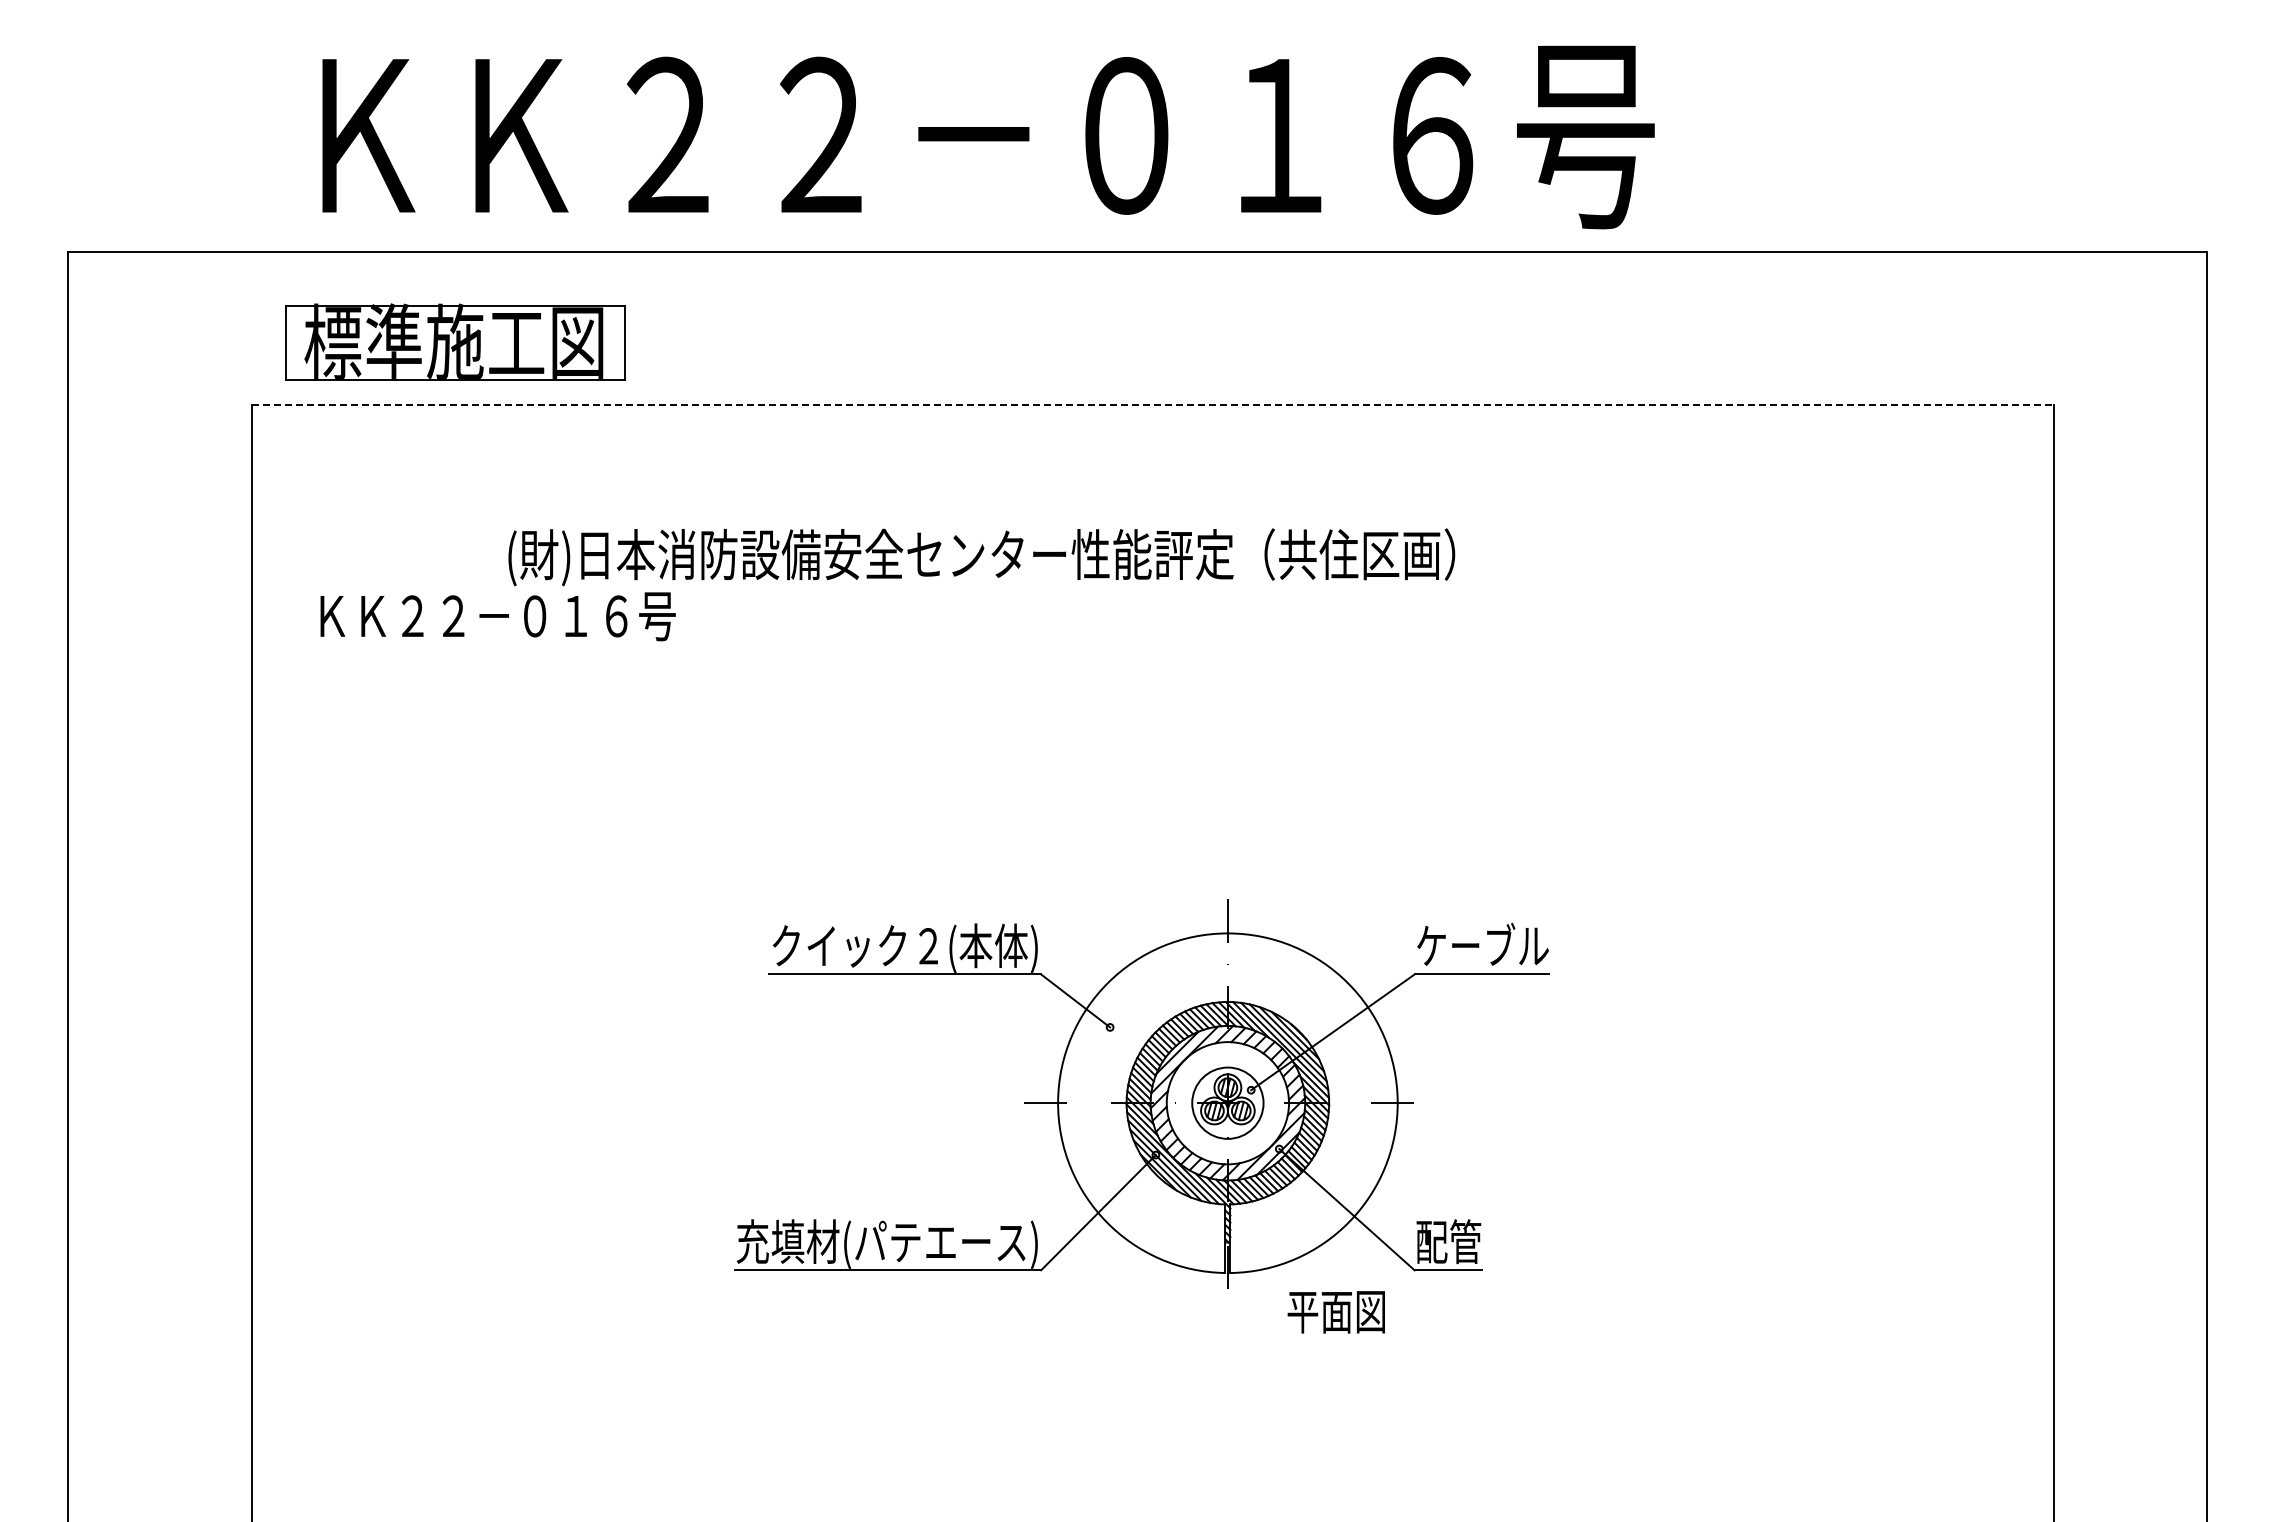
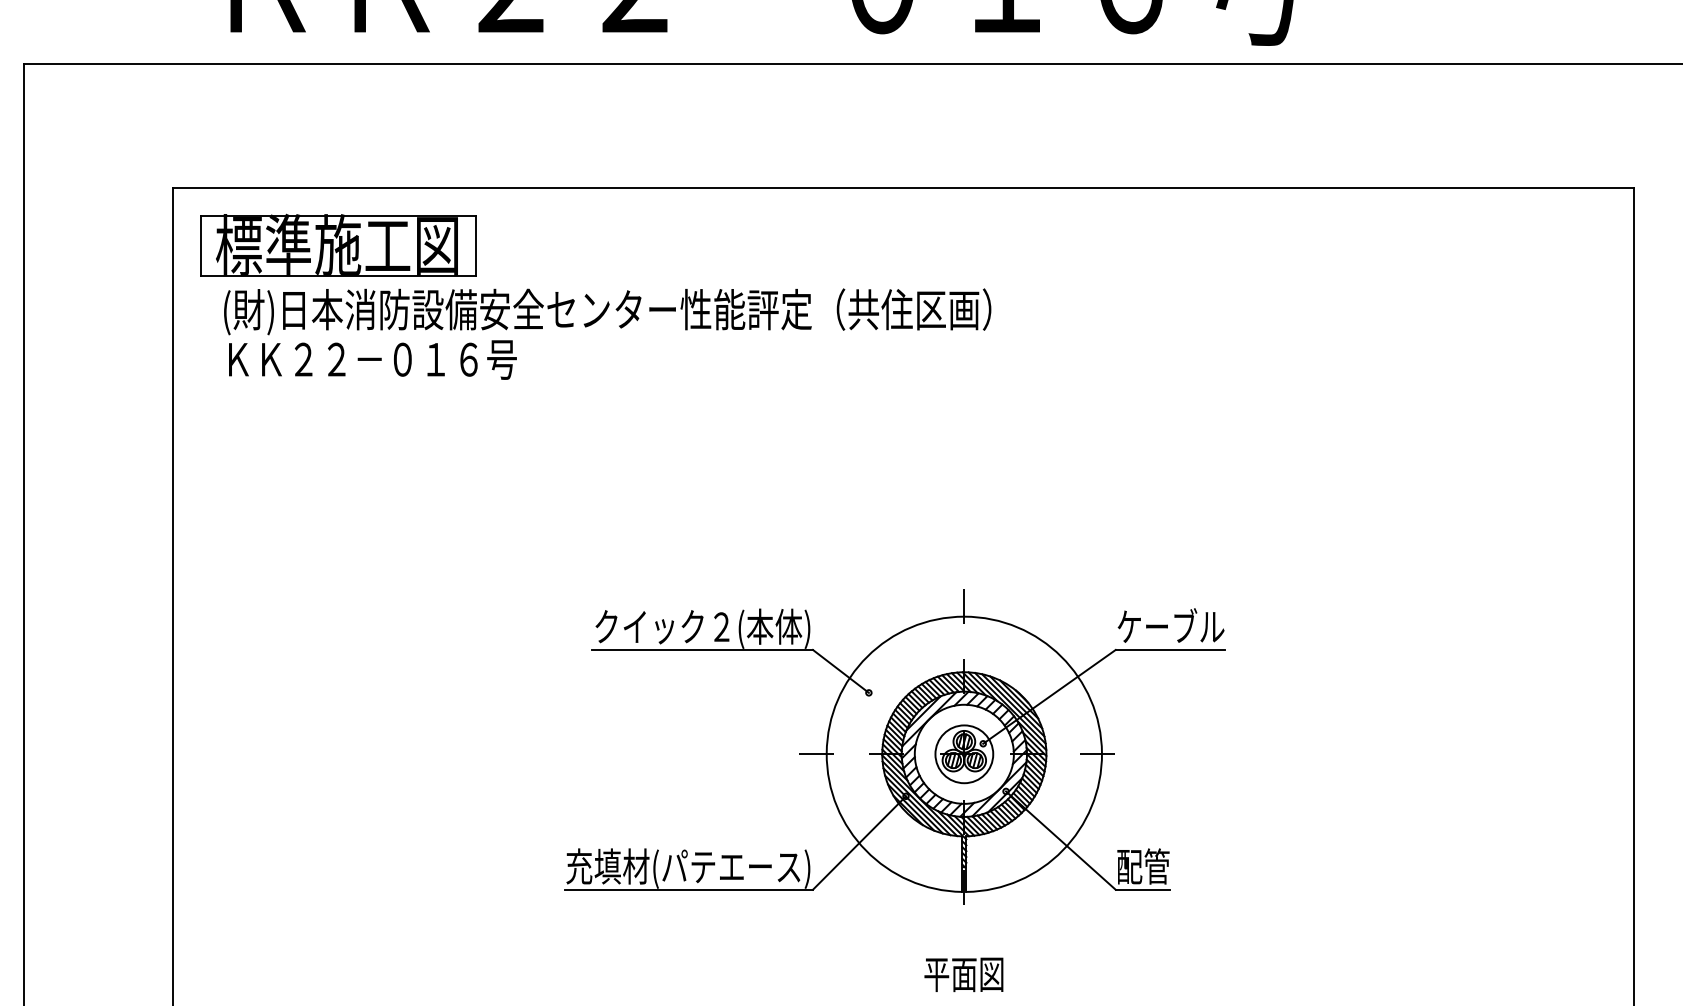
part: (455, 341) -> (338, 244), moved
line: (1153, 404) -> (904, 187), dashed -> solid
text: (981, 557) -> (607, 312), moved
text: (1335, 1312) -> (963, 974), moved

